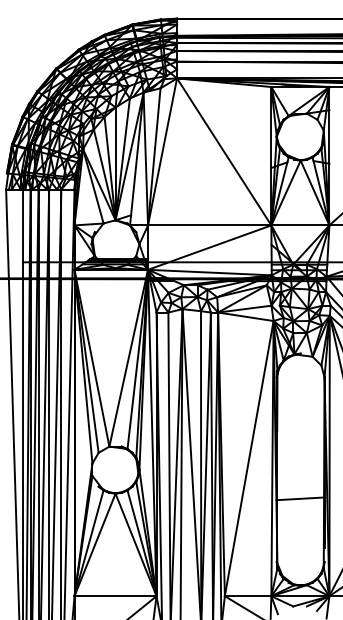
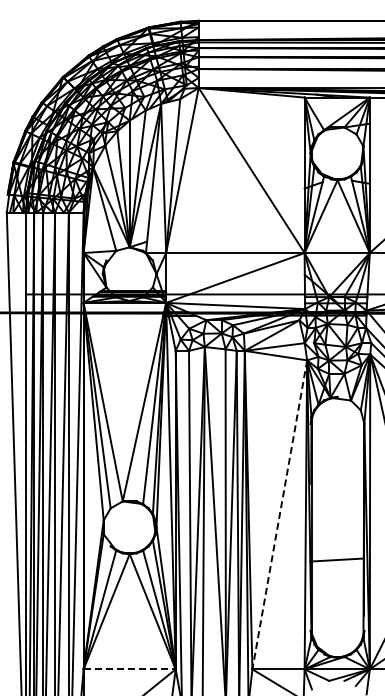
line: (248, 458) -> (279, 514), solid -> dashed
line: (116, 596) -> (130, 669), solid -> dashed

